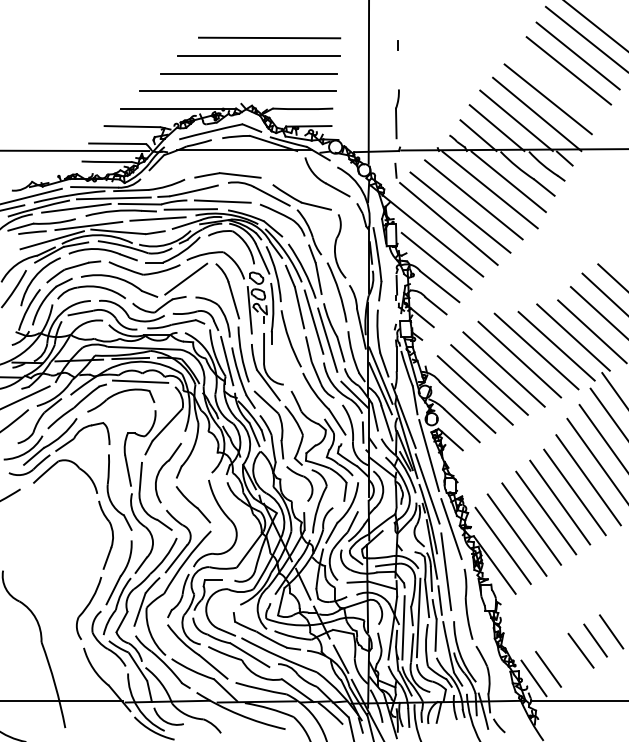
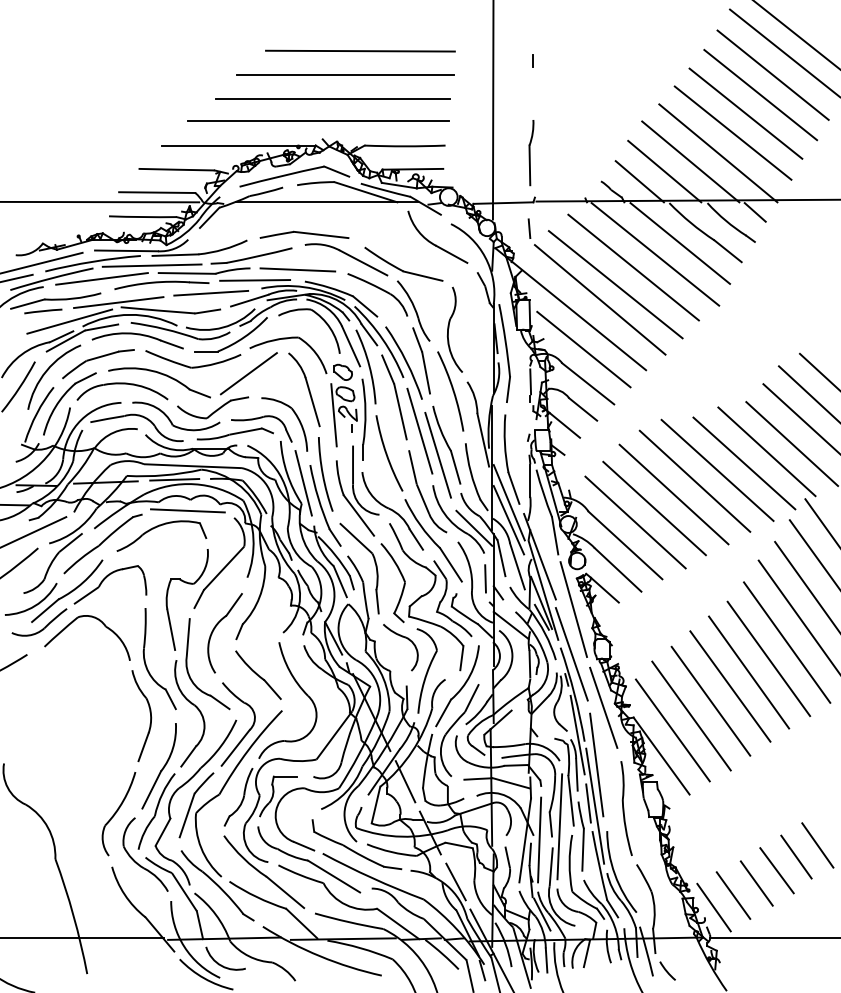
line: (557, 84) -> (745, 113), added
part: (293, 382) -> (392, 511), added
line: (445, 602) -> (595, 805), added
line: (565, 660) -> (756, 883), added

